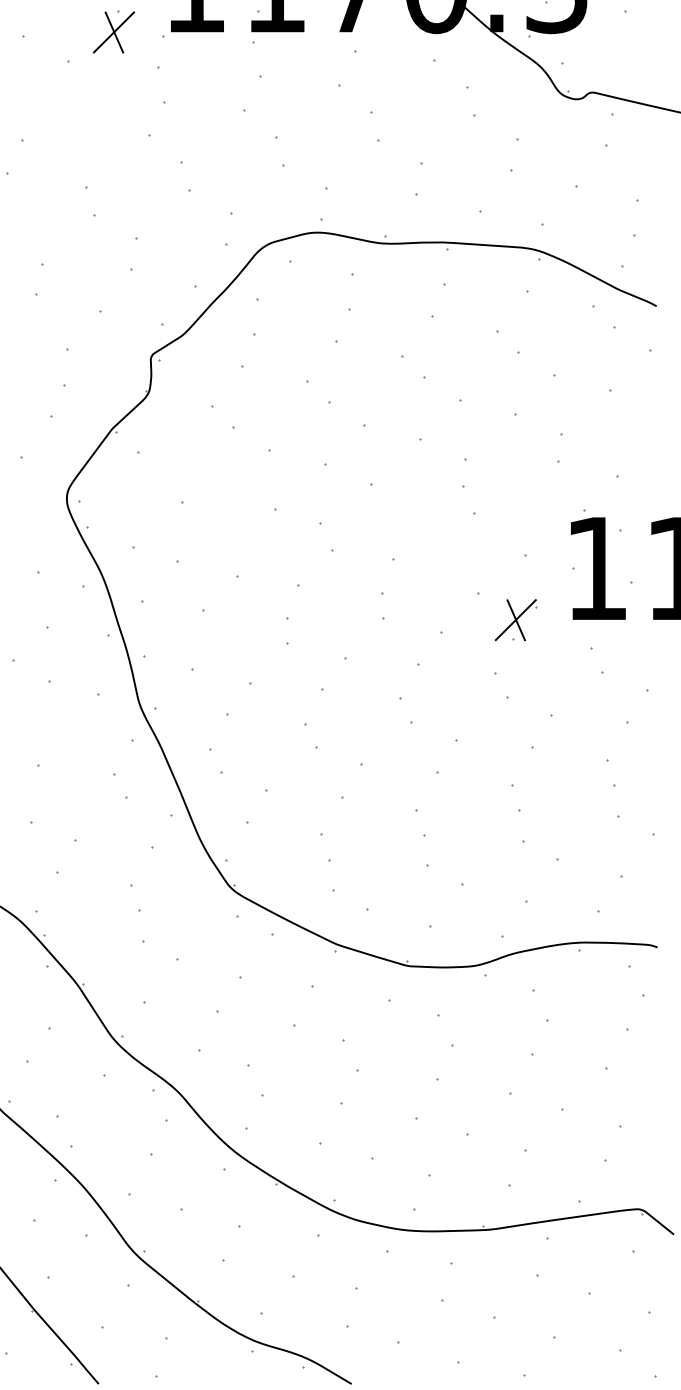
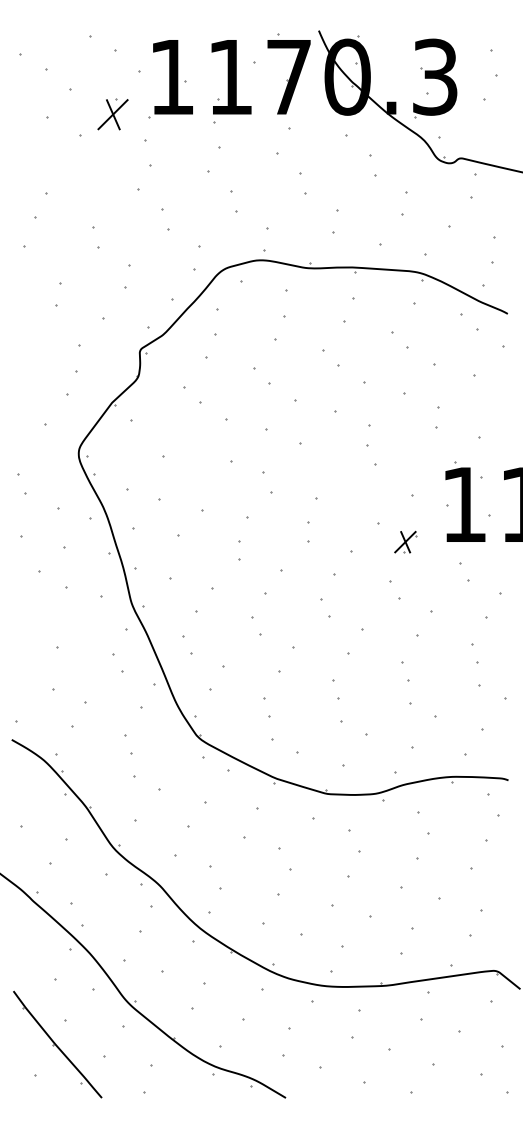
part: (515, 619) -> (405, 541), size x0.7

